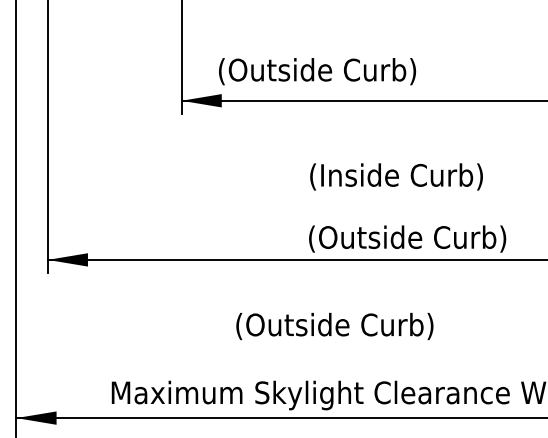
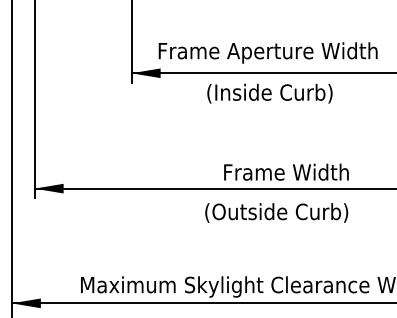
text: (369, 72) -> (267, 52), (Outside Curb) -> Frame Aperture Width
text: (396, 176) -> (269, 93), moved
text: (407, 238) -> (295, 173), (Outside Curb) -> Frame Width
text: (334, 326) -> (276, 213), moved

